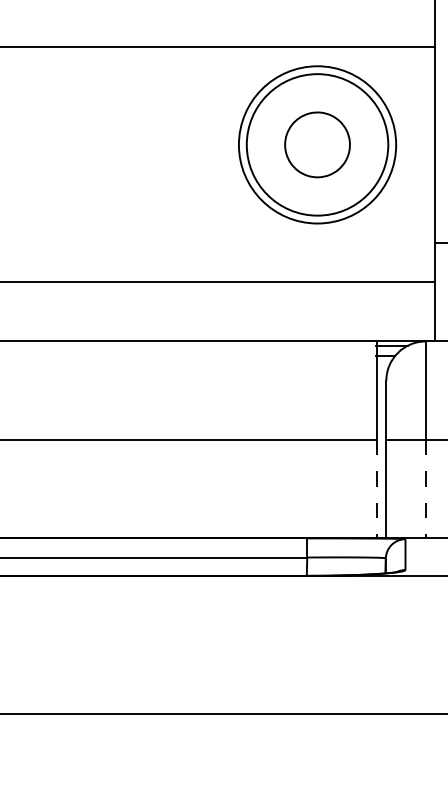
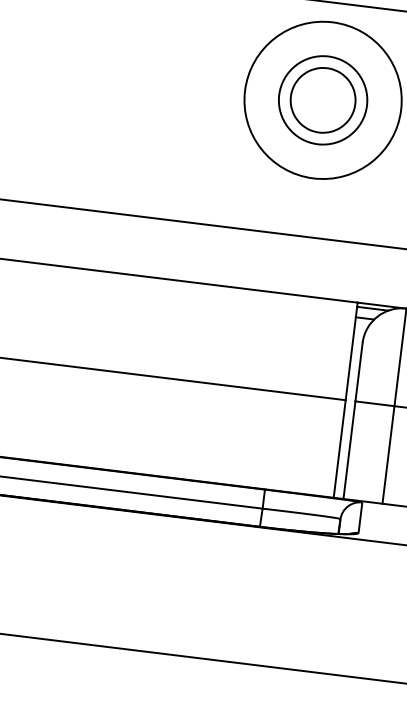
circle: (317, 144) -> (323, 99), size x0.62
line: (376, 489) -> (339, 449), dashed -> solid
line: (425, 489) -> (388, 455), dashed -> solid

